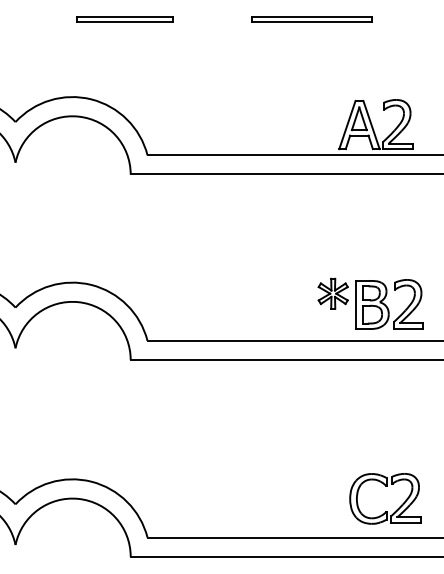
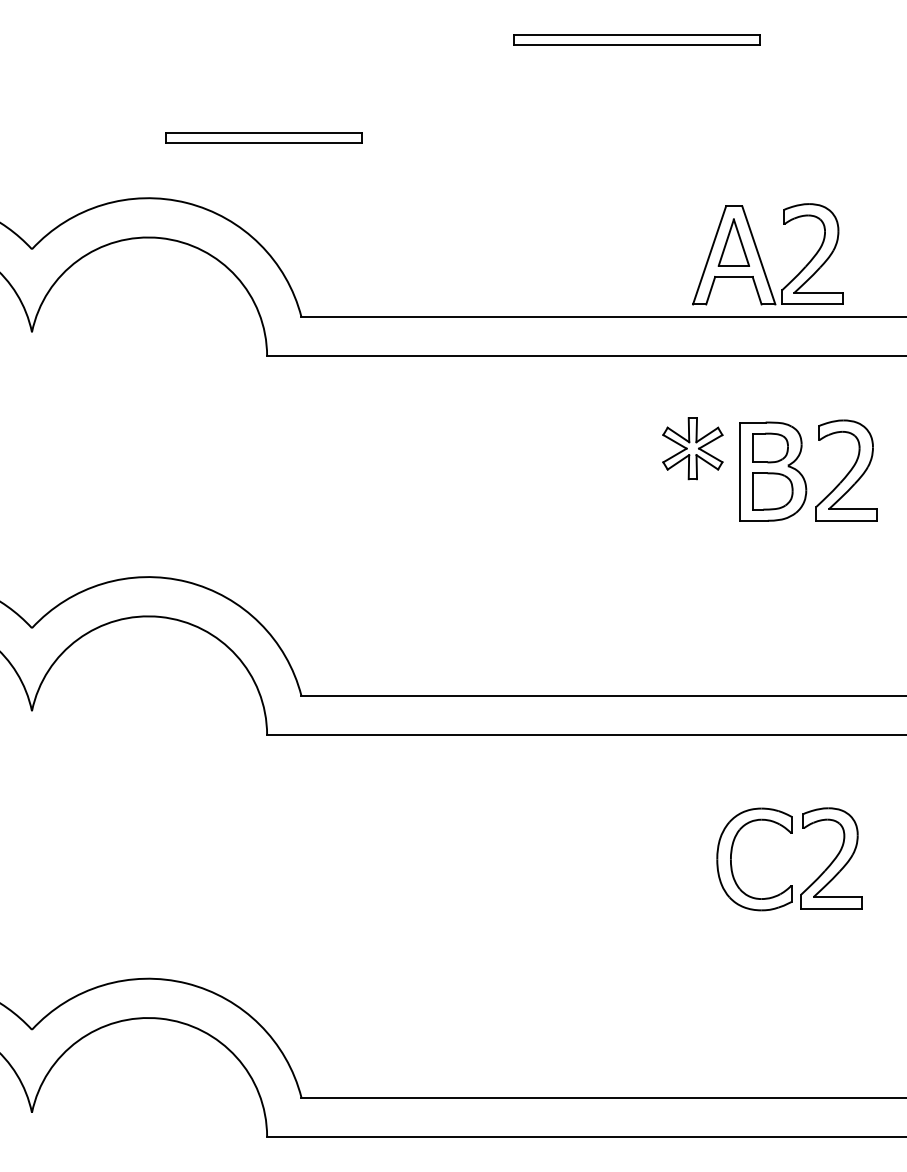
part: (124, 19) -> (262, 137), moved
part: (370, 303) -> (768, 468), moved
part: (385, 486) -> (789, 834), moved

